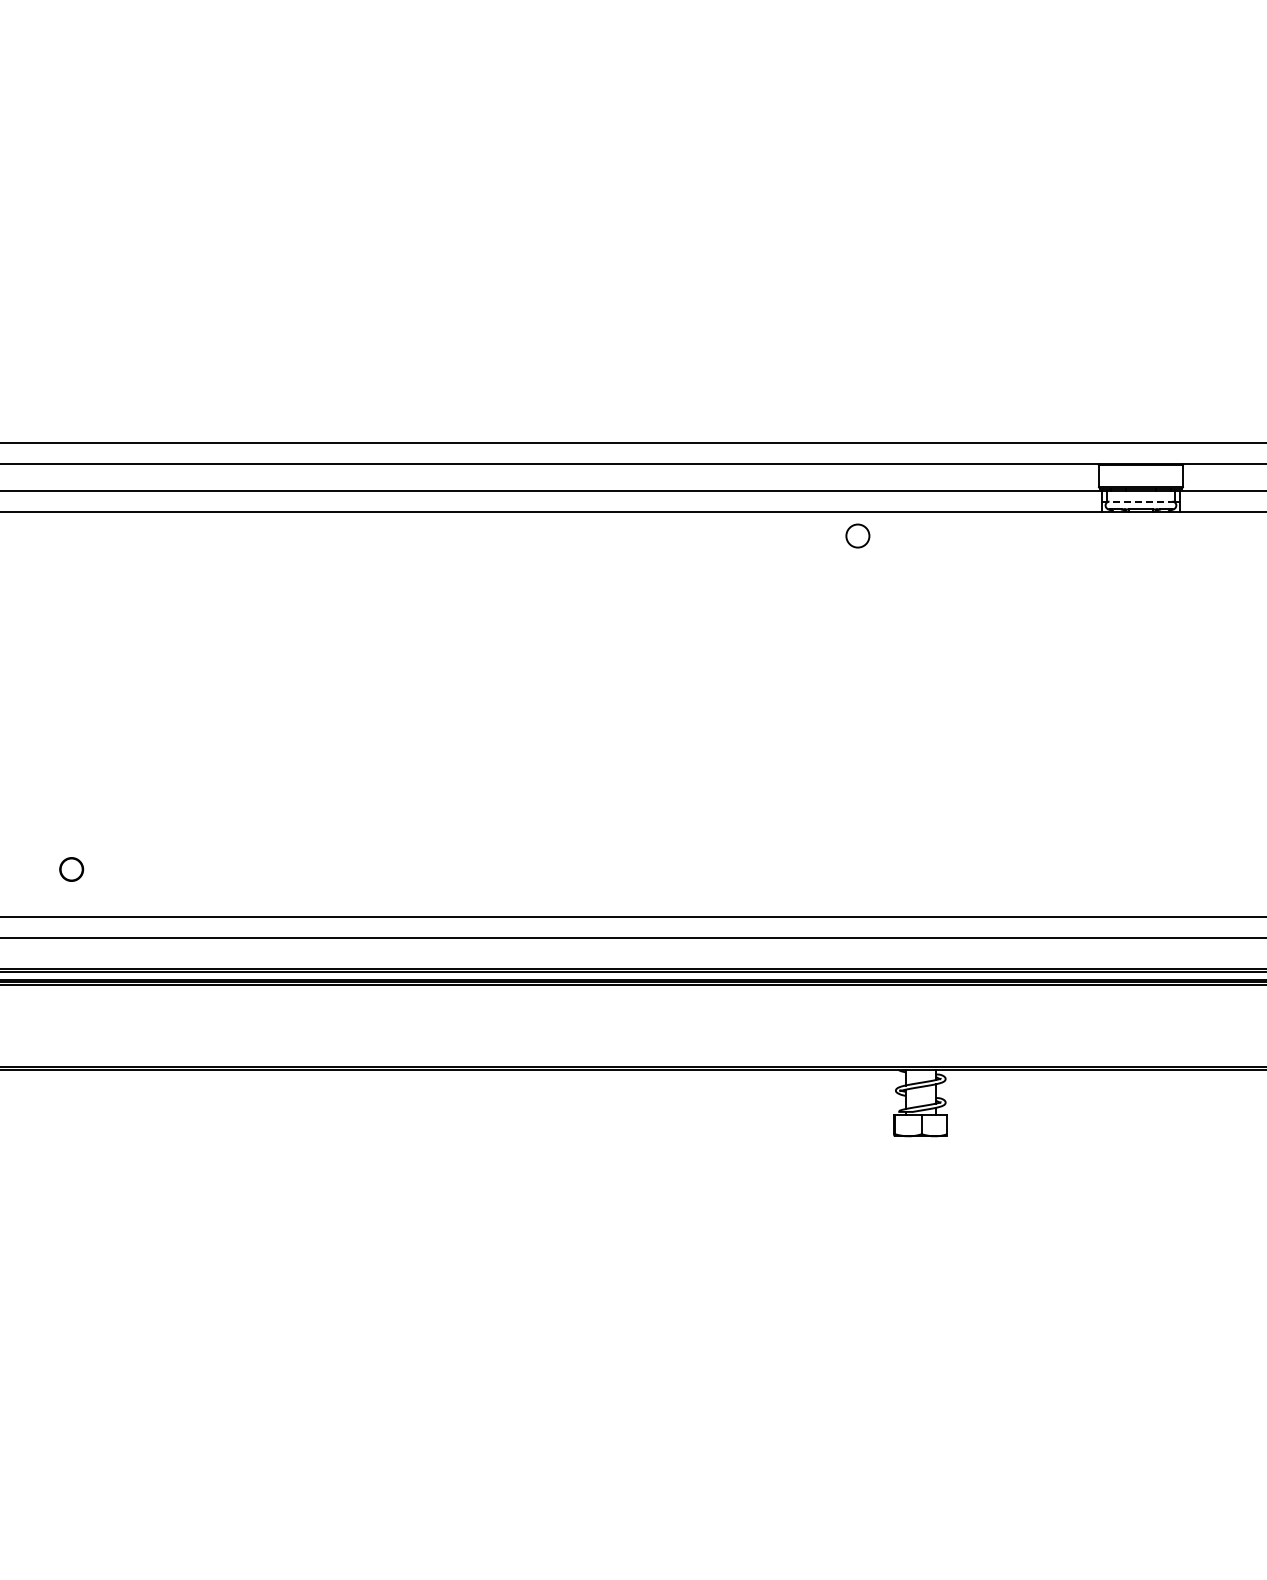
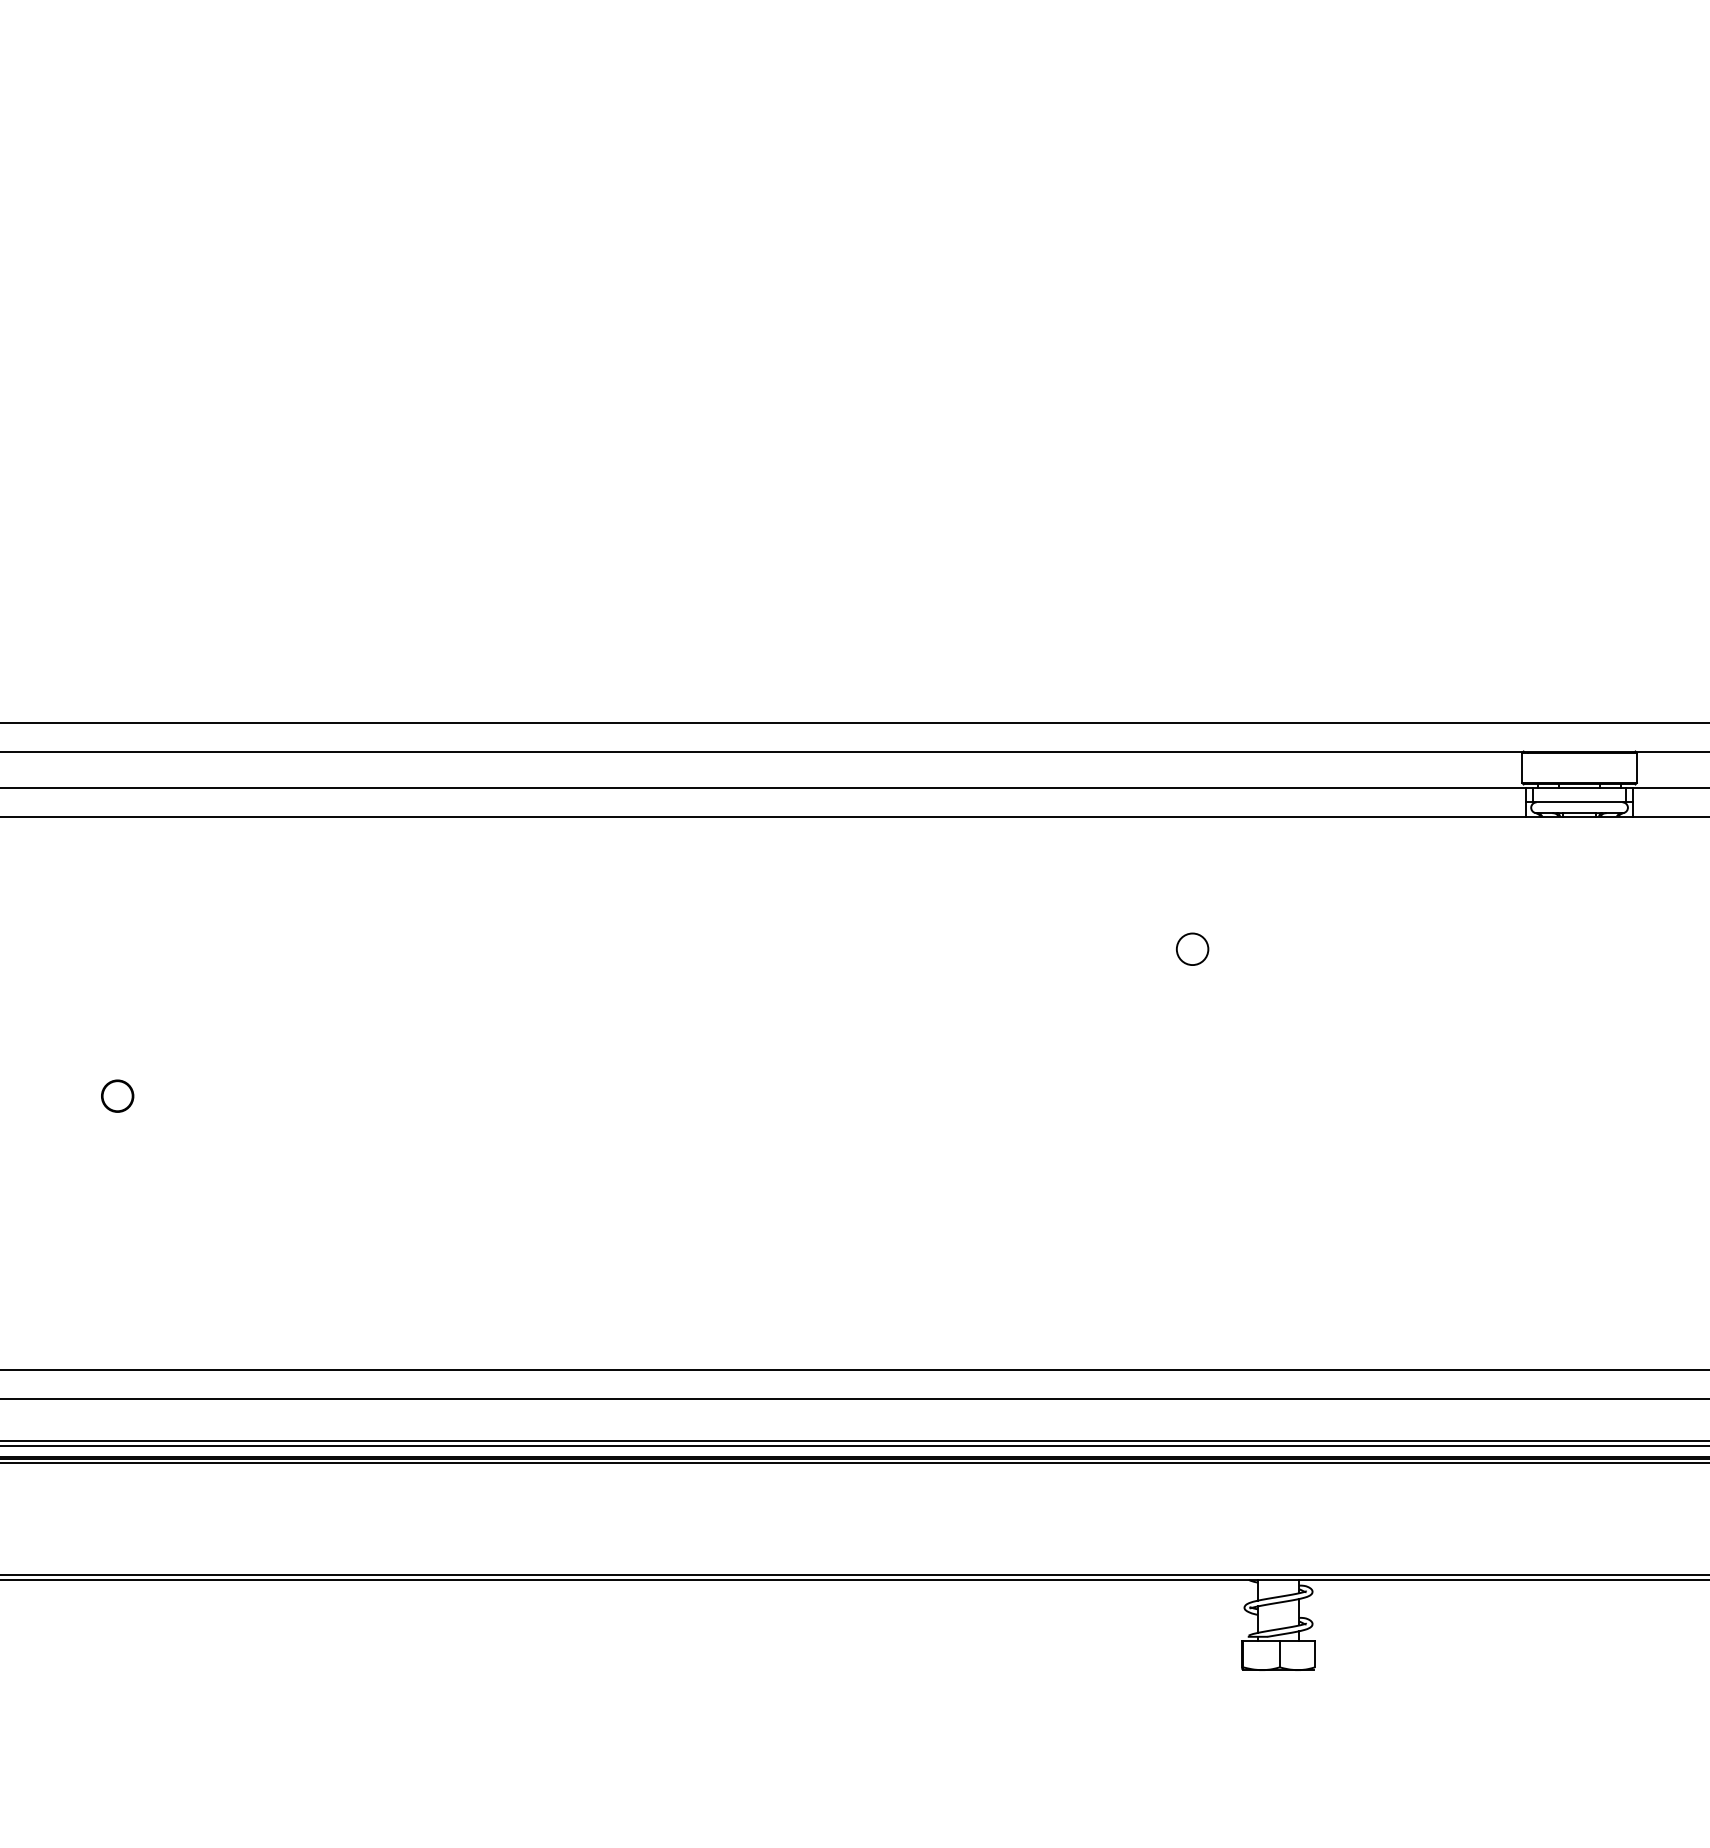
line: (1140, 501) -> (1578, 802), dashed -> solid
circle: (857, 535) -> (1192, 948), moved
circle: (71, 869) -> (117, 1096), moved

